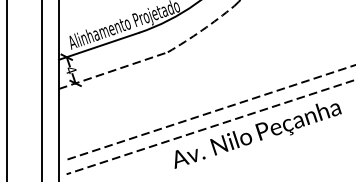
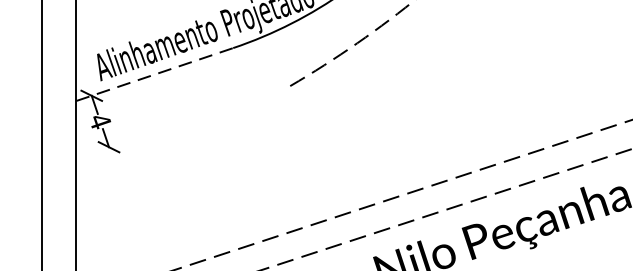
line: (99, 46) -> (155, 74), solid -> dashed
line: (112, 70) -> (181, 121), removed

